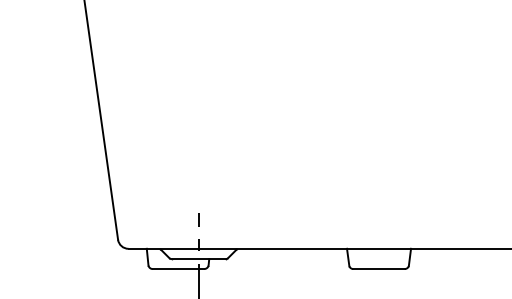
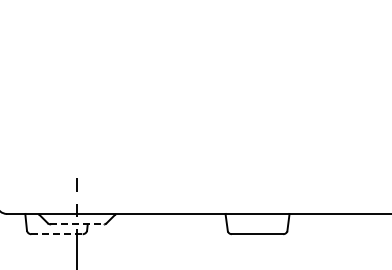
line: (199, 259) -> (78, 224), solid -> dashed
line: (178, 269) -> (57, 234), solid -> dashed

